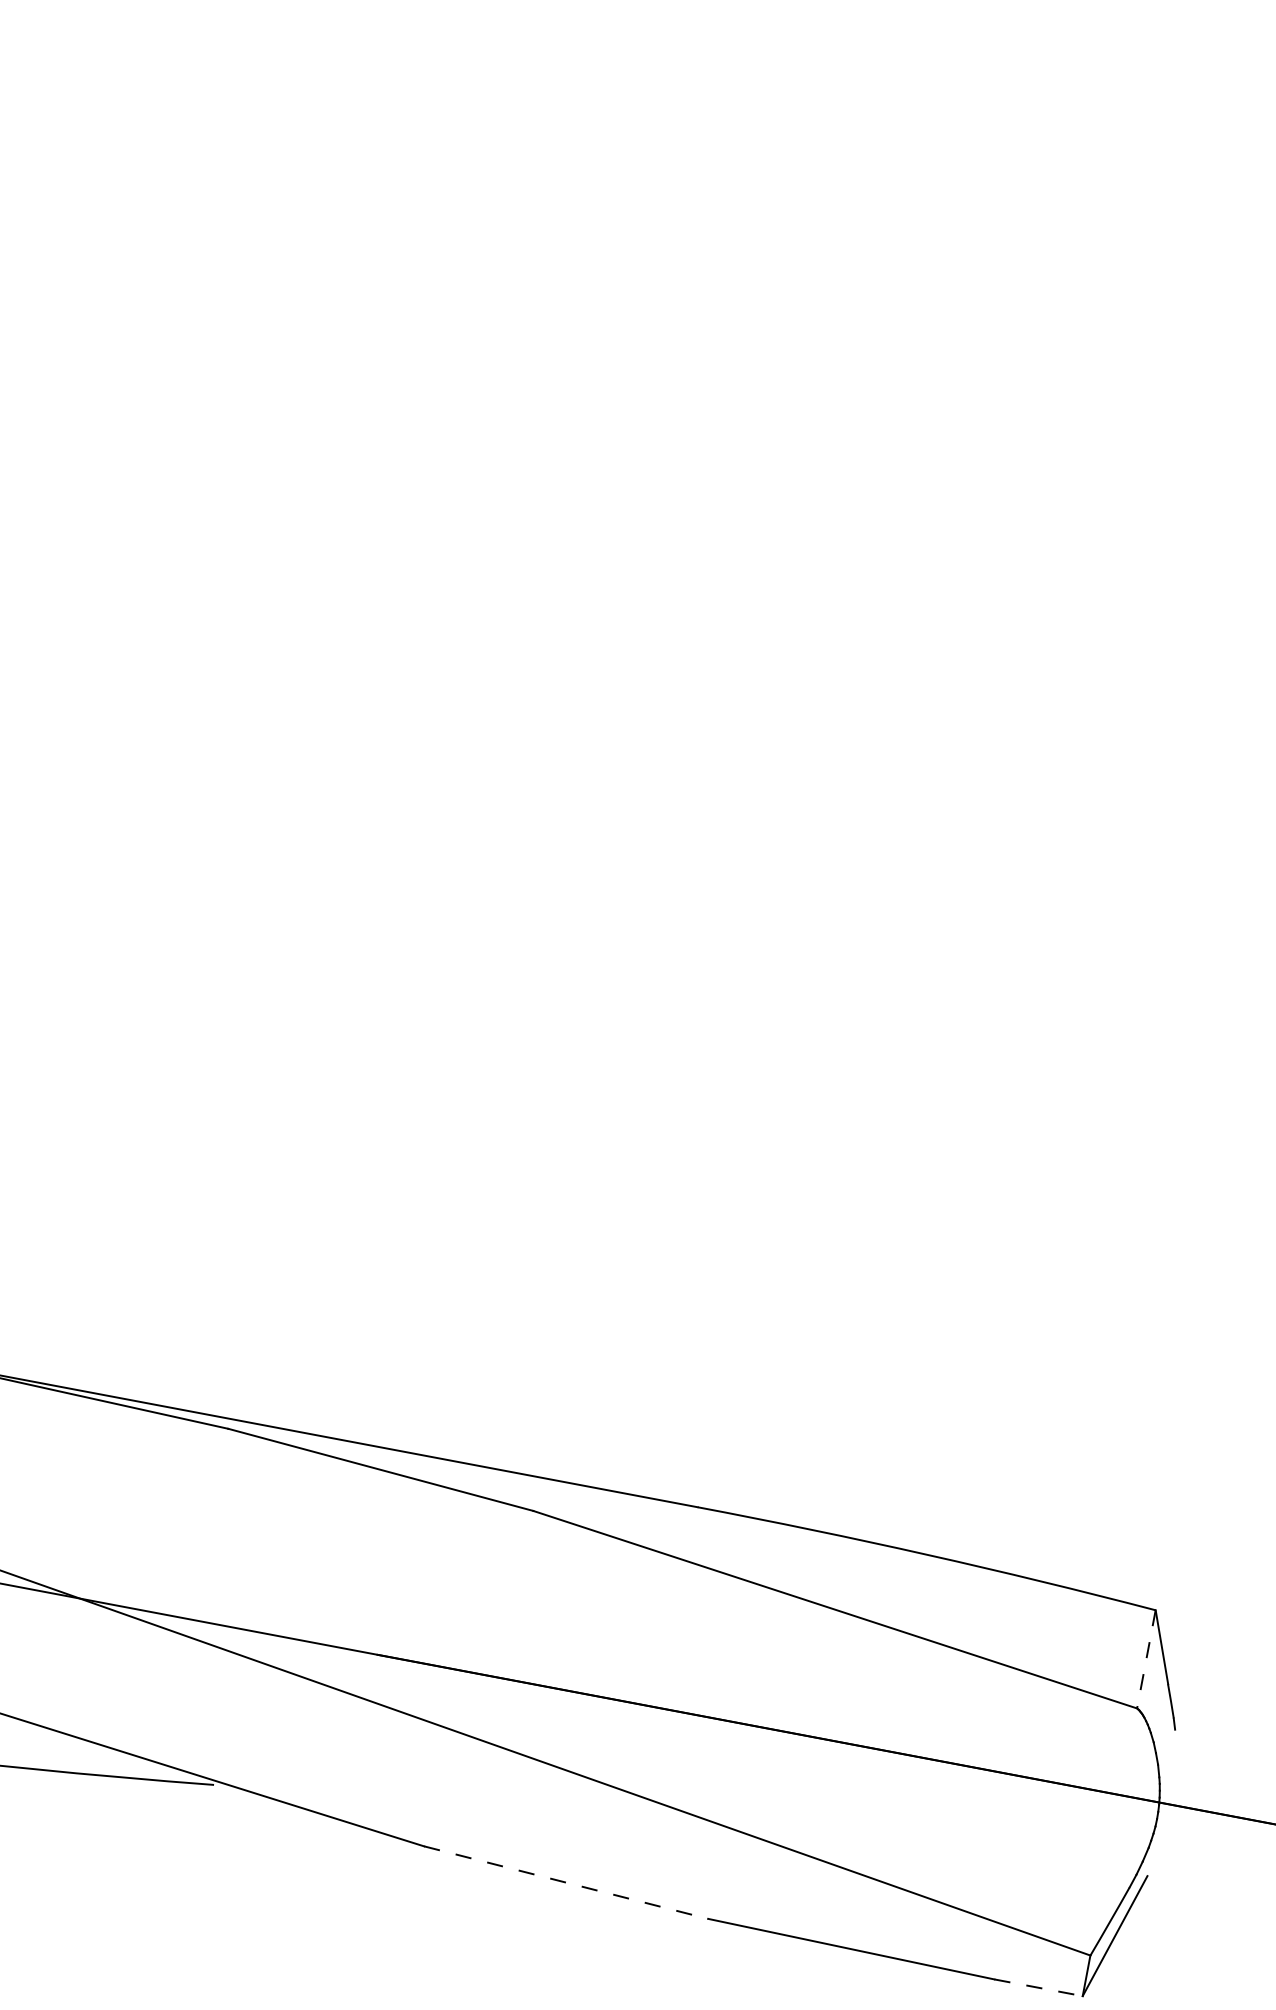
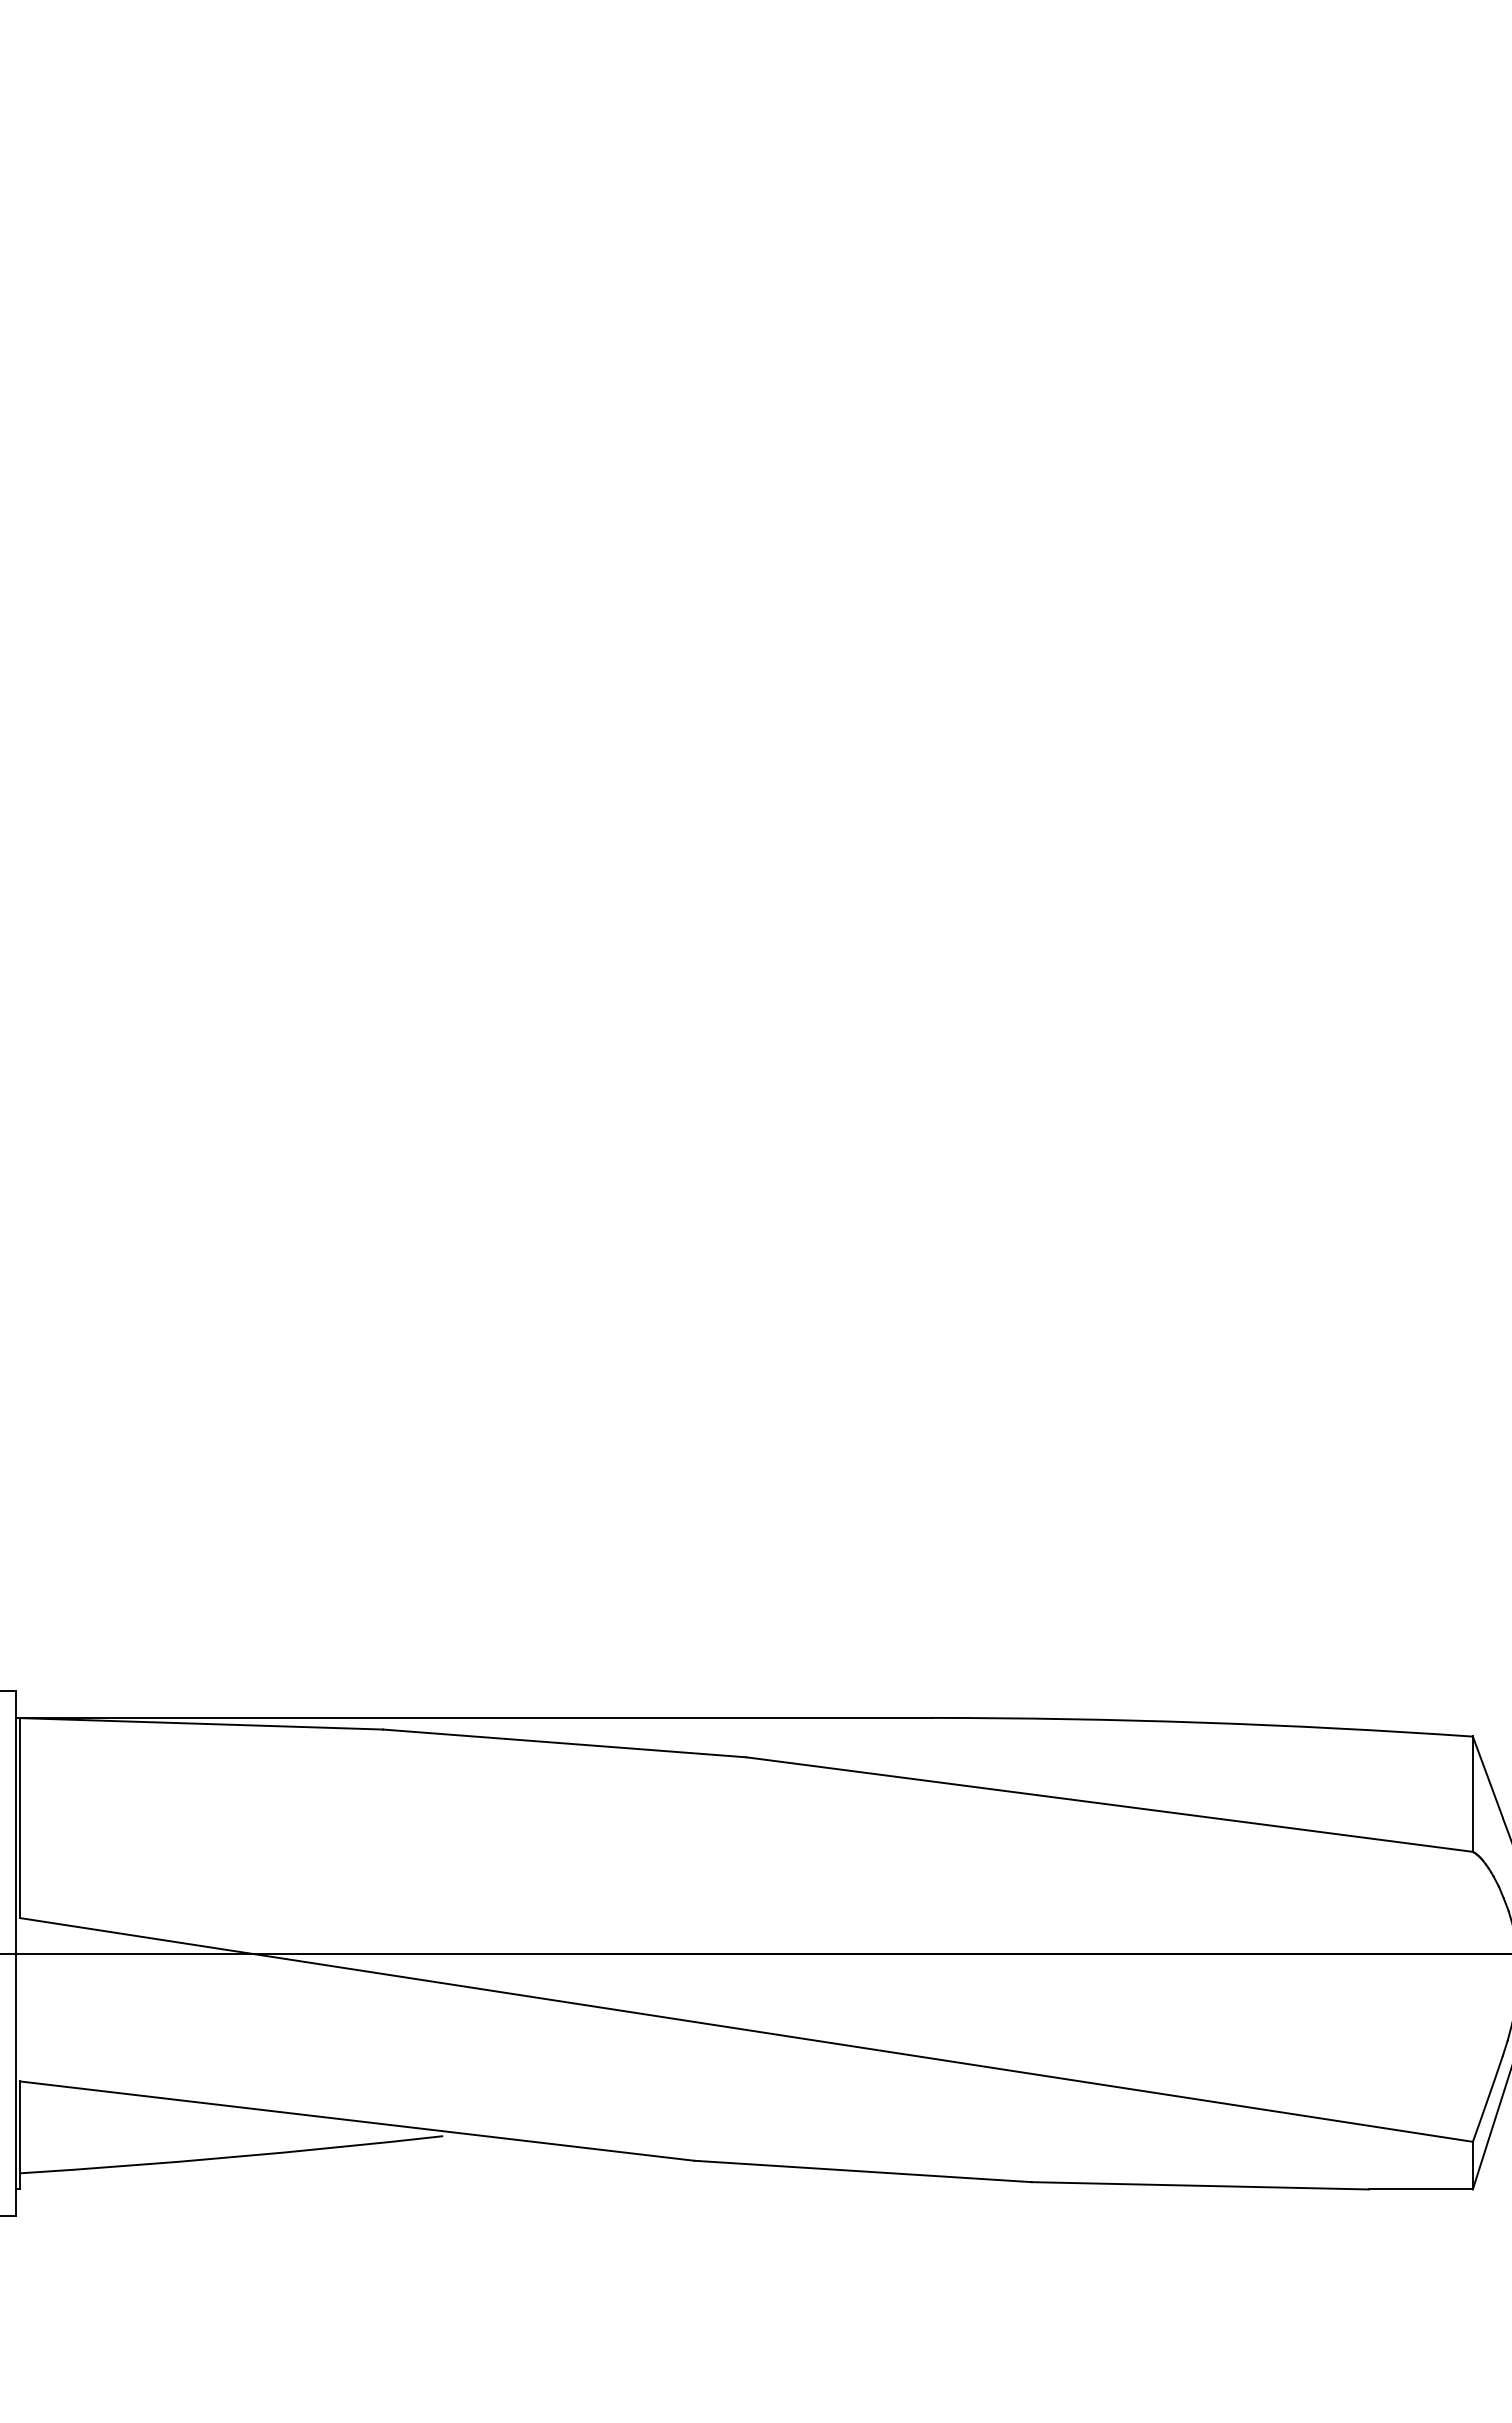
line: (1146, 1659) -> (1472, 1794), dashed -> solid
line: (566, 1882) -> (863, 2171), dashed -> solid
line: (1038, 1987) -> (1420, 2189), dashed -> solid

